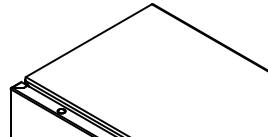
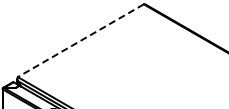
line: (88, 40) -> (80, 40), solid -> dashed

